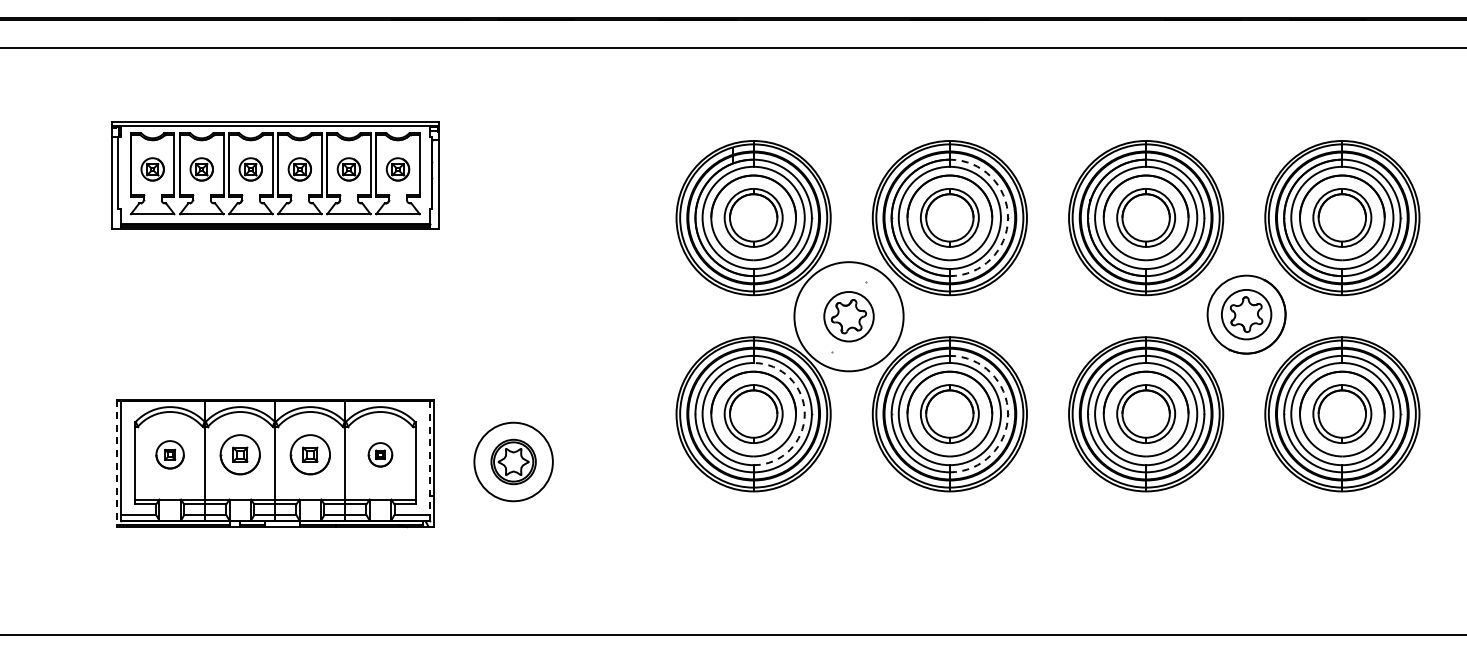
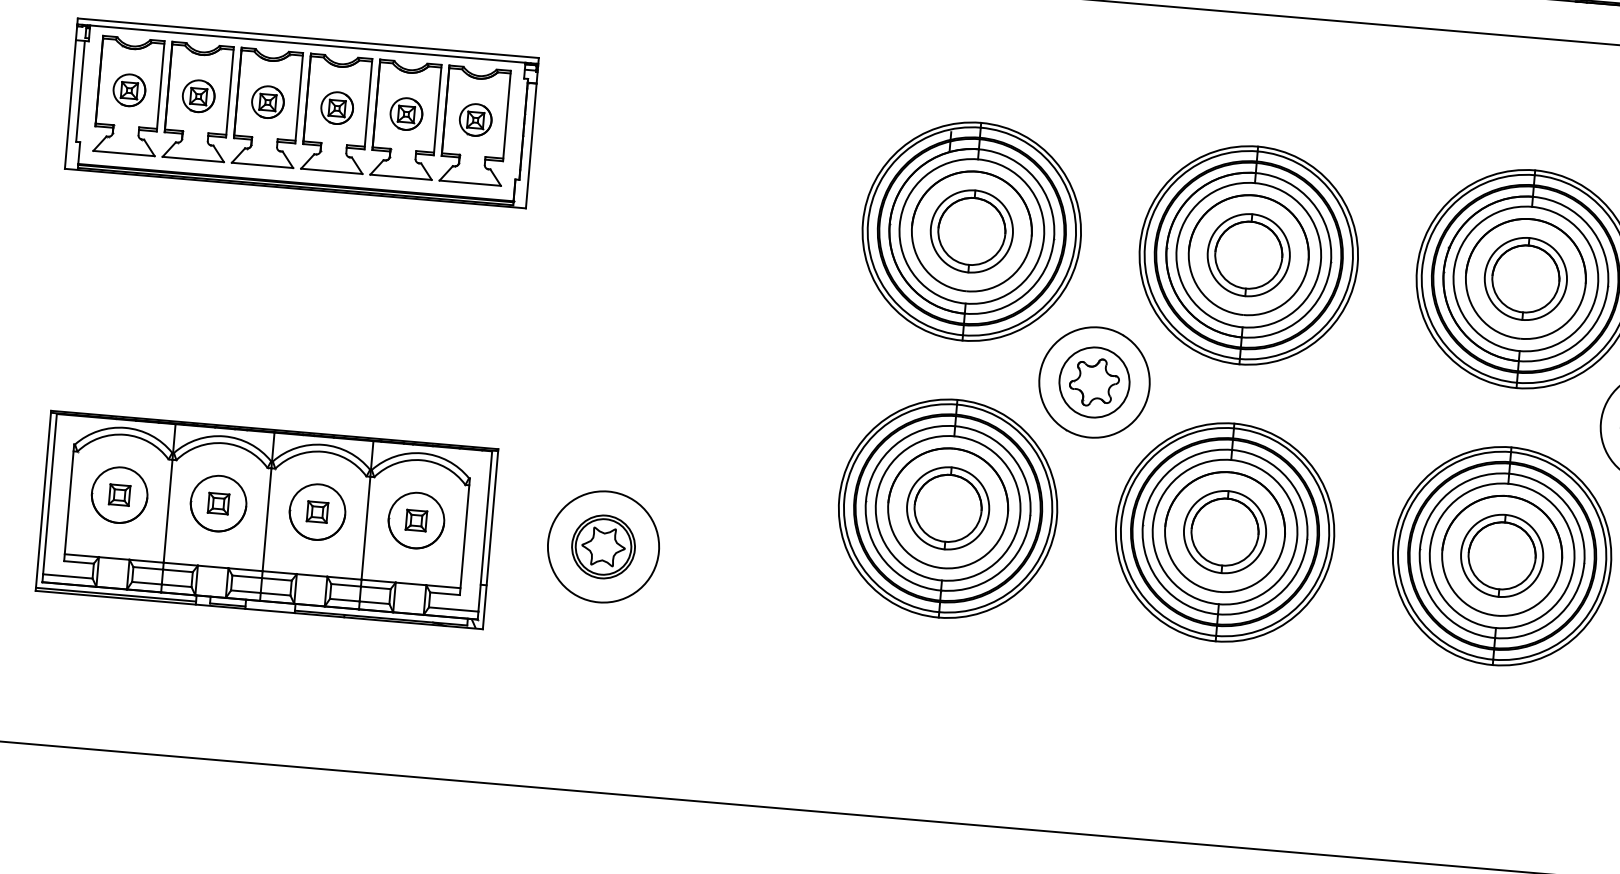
arc: (1008, 217) -> (1331, 261), dashed -> solid
circle: (849, 316) -> (1095, 382), size x0.71
arc: (804, 414) -> (1019, 515), dashed -> solid
arc: (1008, 414) -> (1307, 539), dashed -> solid
part: (169, 454) -> (118, 494), size x1.43
part: (380, 454) -> (416, 520), size x1.67
line: (429, 458) -> (485, 531), dashed -> solid
line: (116, 463) -> (42, 501), dashed -> solid

